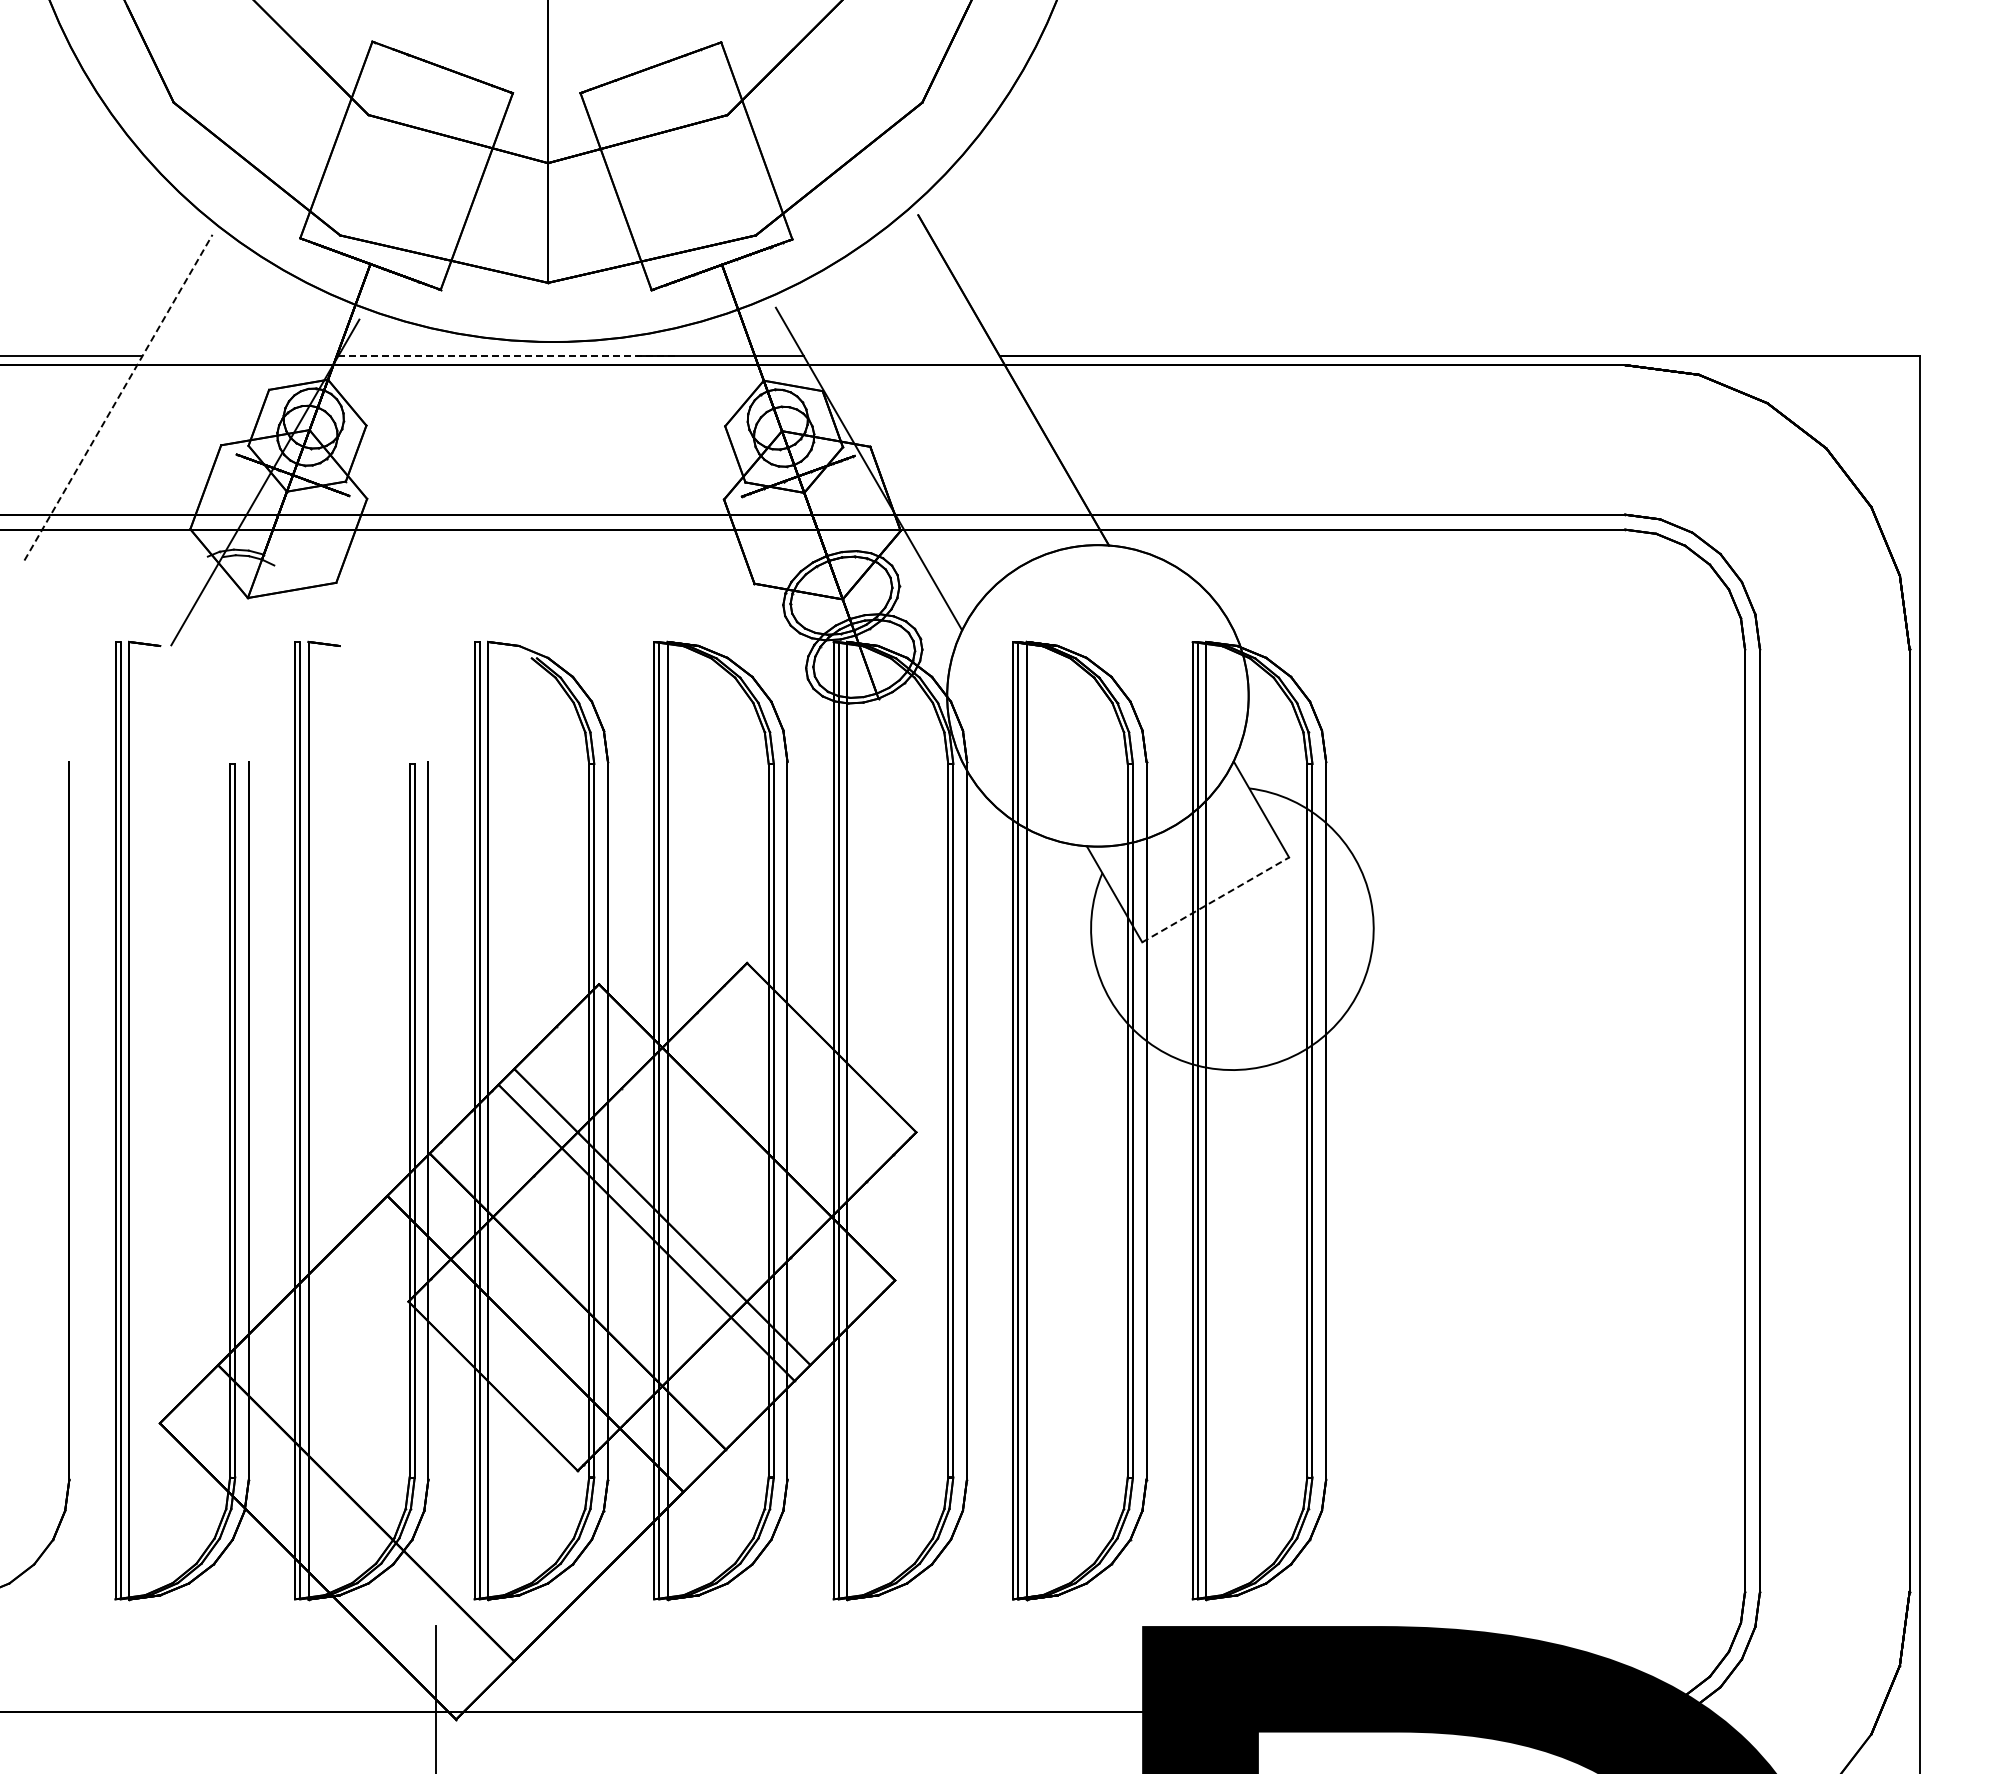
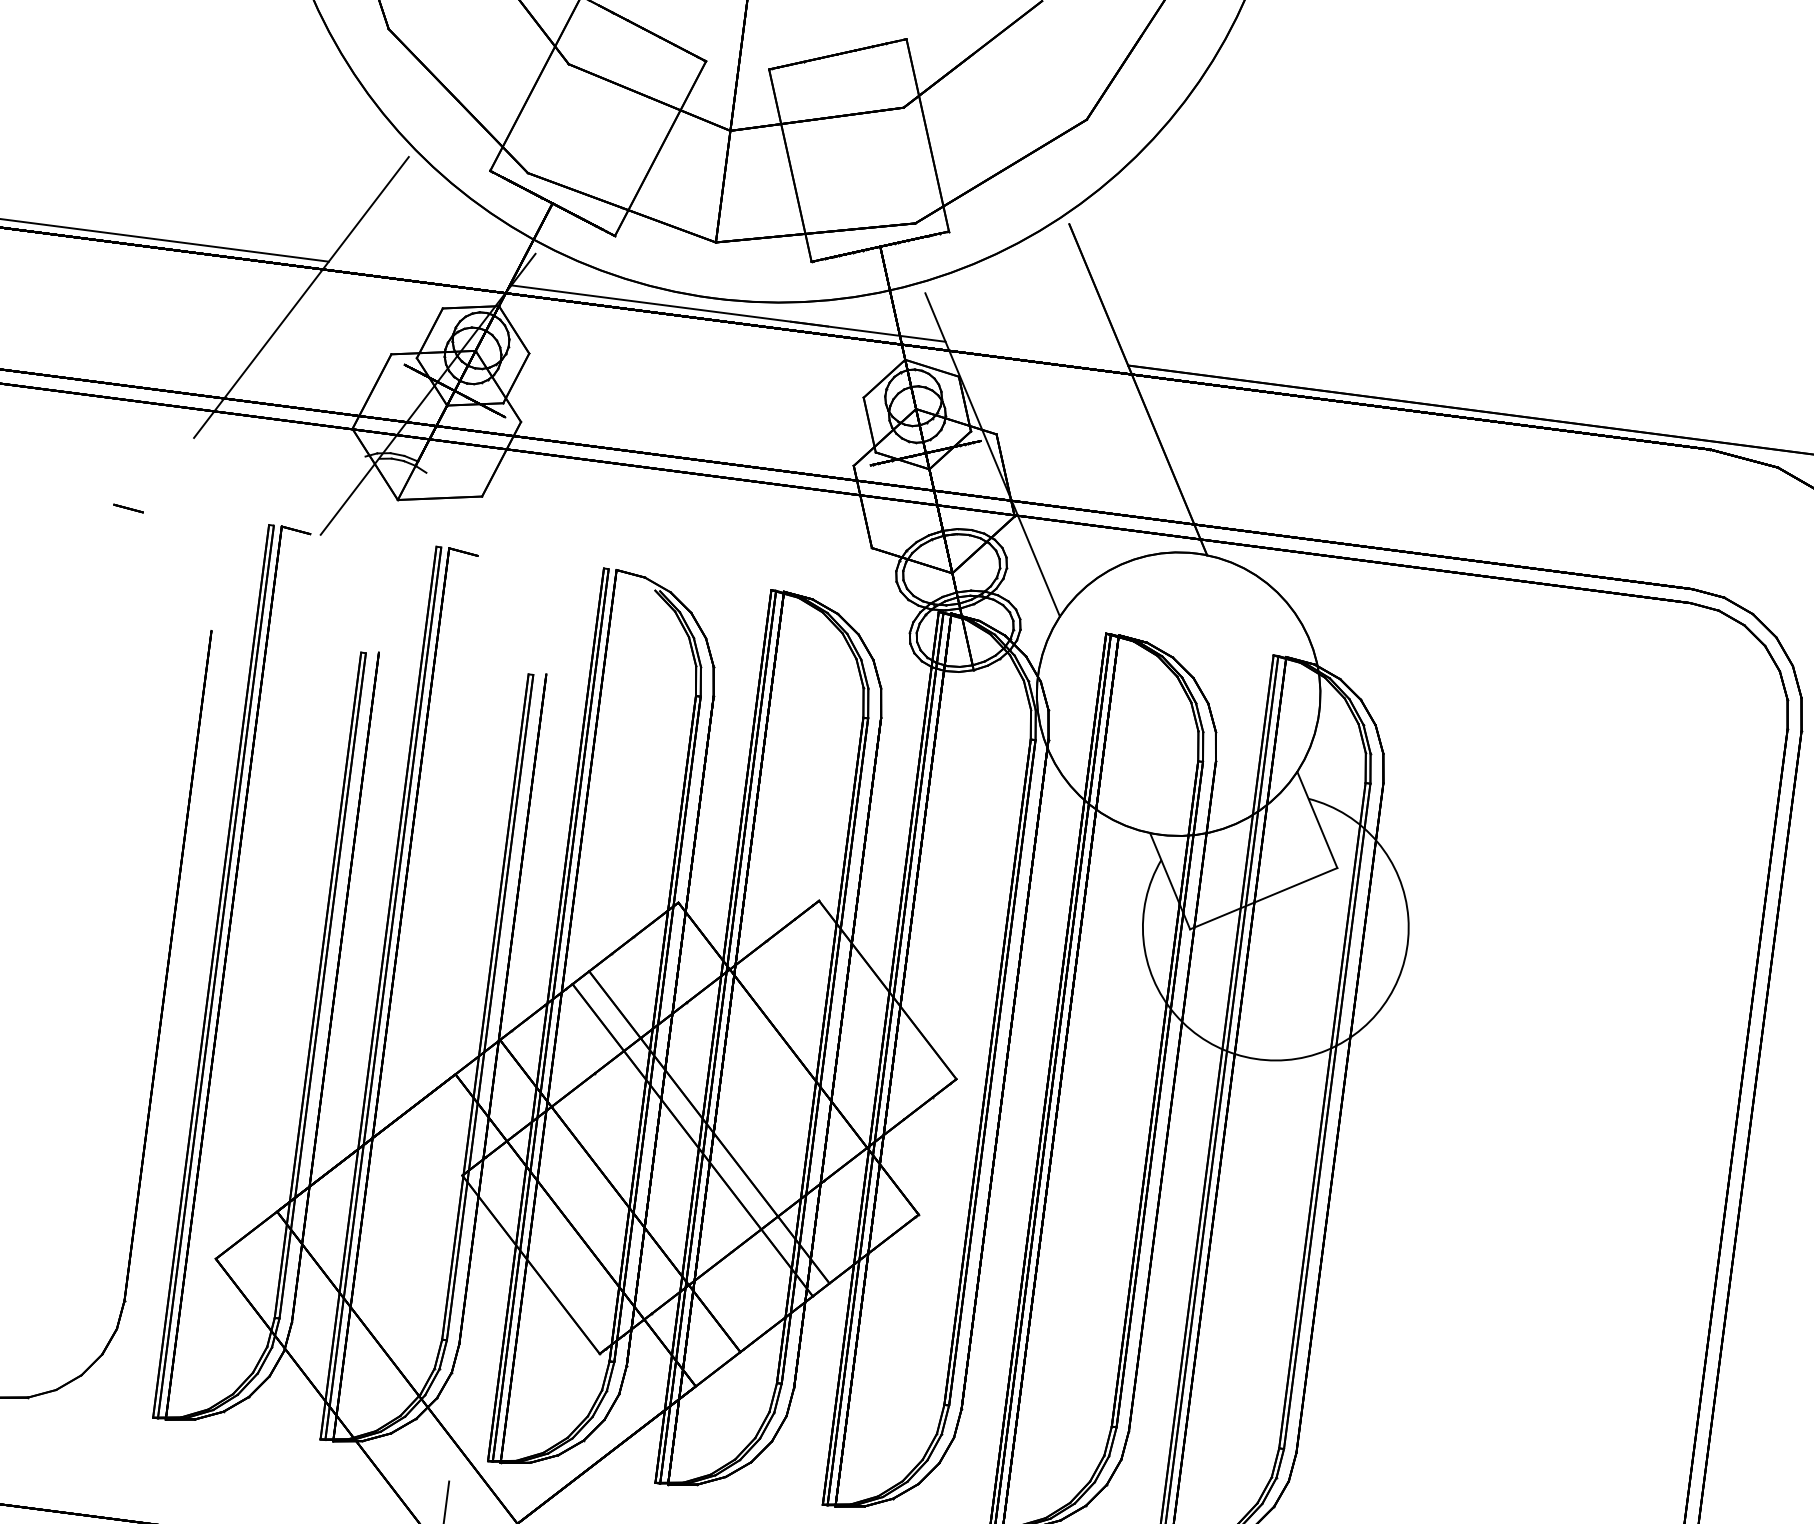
line: (508, 356) -> (670, 306), dashed -> solid
line: (118, 397) -> (301, 297), dashed -> solid
line: (1215, 899) -> (1263, 898), dashed -> solid

